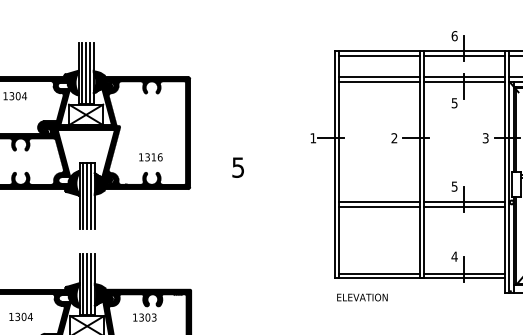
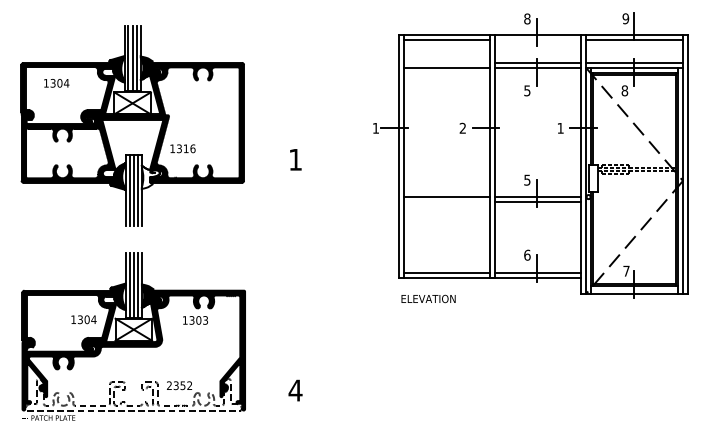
text: (454, 35) -> (527, 18), 6 -> 8
line: (464, 56) -> (537, 40), removed
line: (379, 76) -> (446, 62), removed
text: (485, 137) -> (560, 127), 3 -> 1
text: (150, 157) -> (182, 148), moved
text: (238, 167) -> (295, 159), 5 -> 1
fill: (102, 184) -> (150, 177), removed
line: (379, 206) -> (446, 201), removed
text: (453, 256) -> (526, 254), 4 -> 6
text: (20, 316) -> (83, 319), moved

